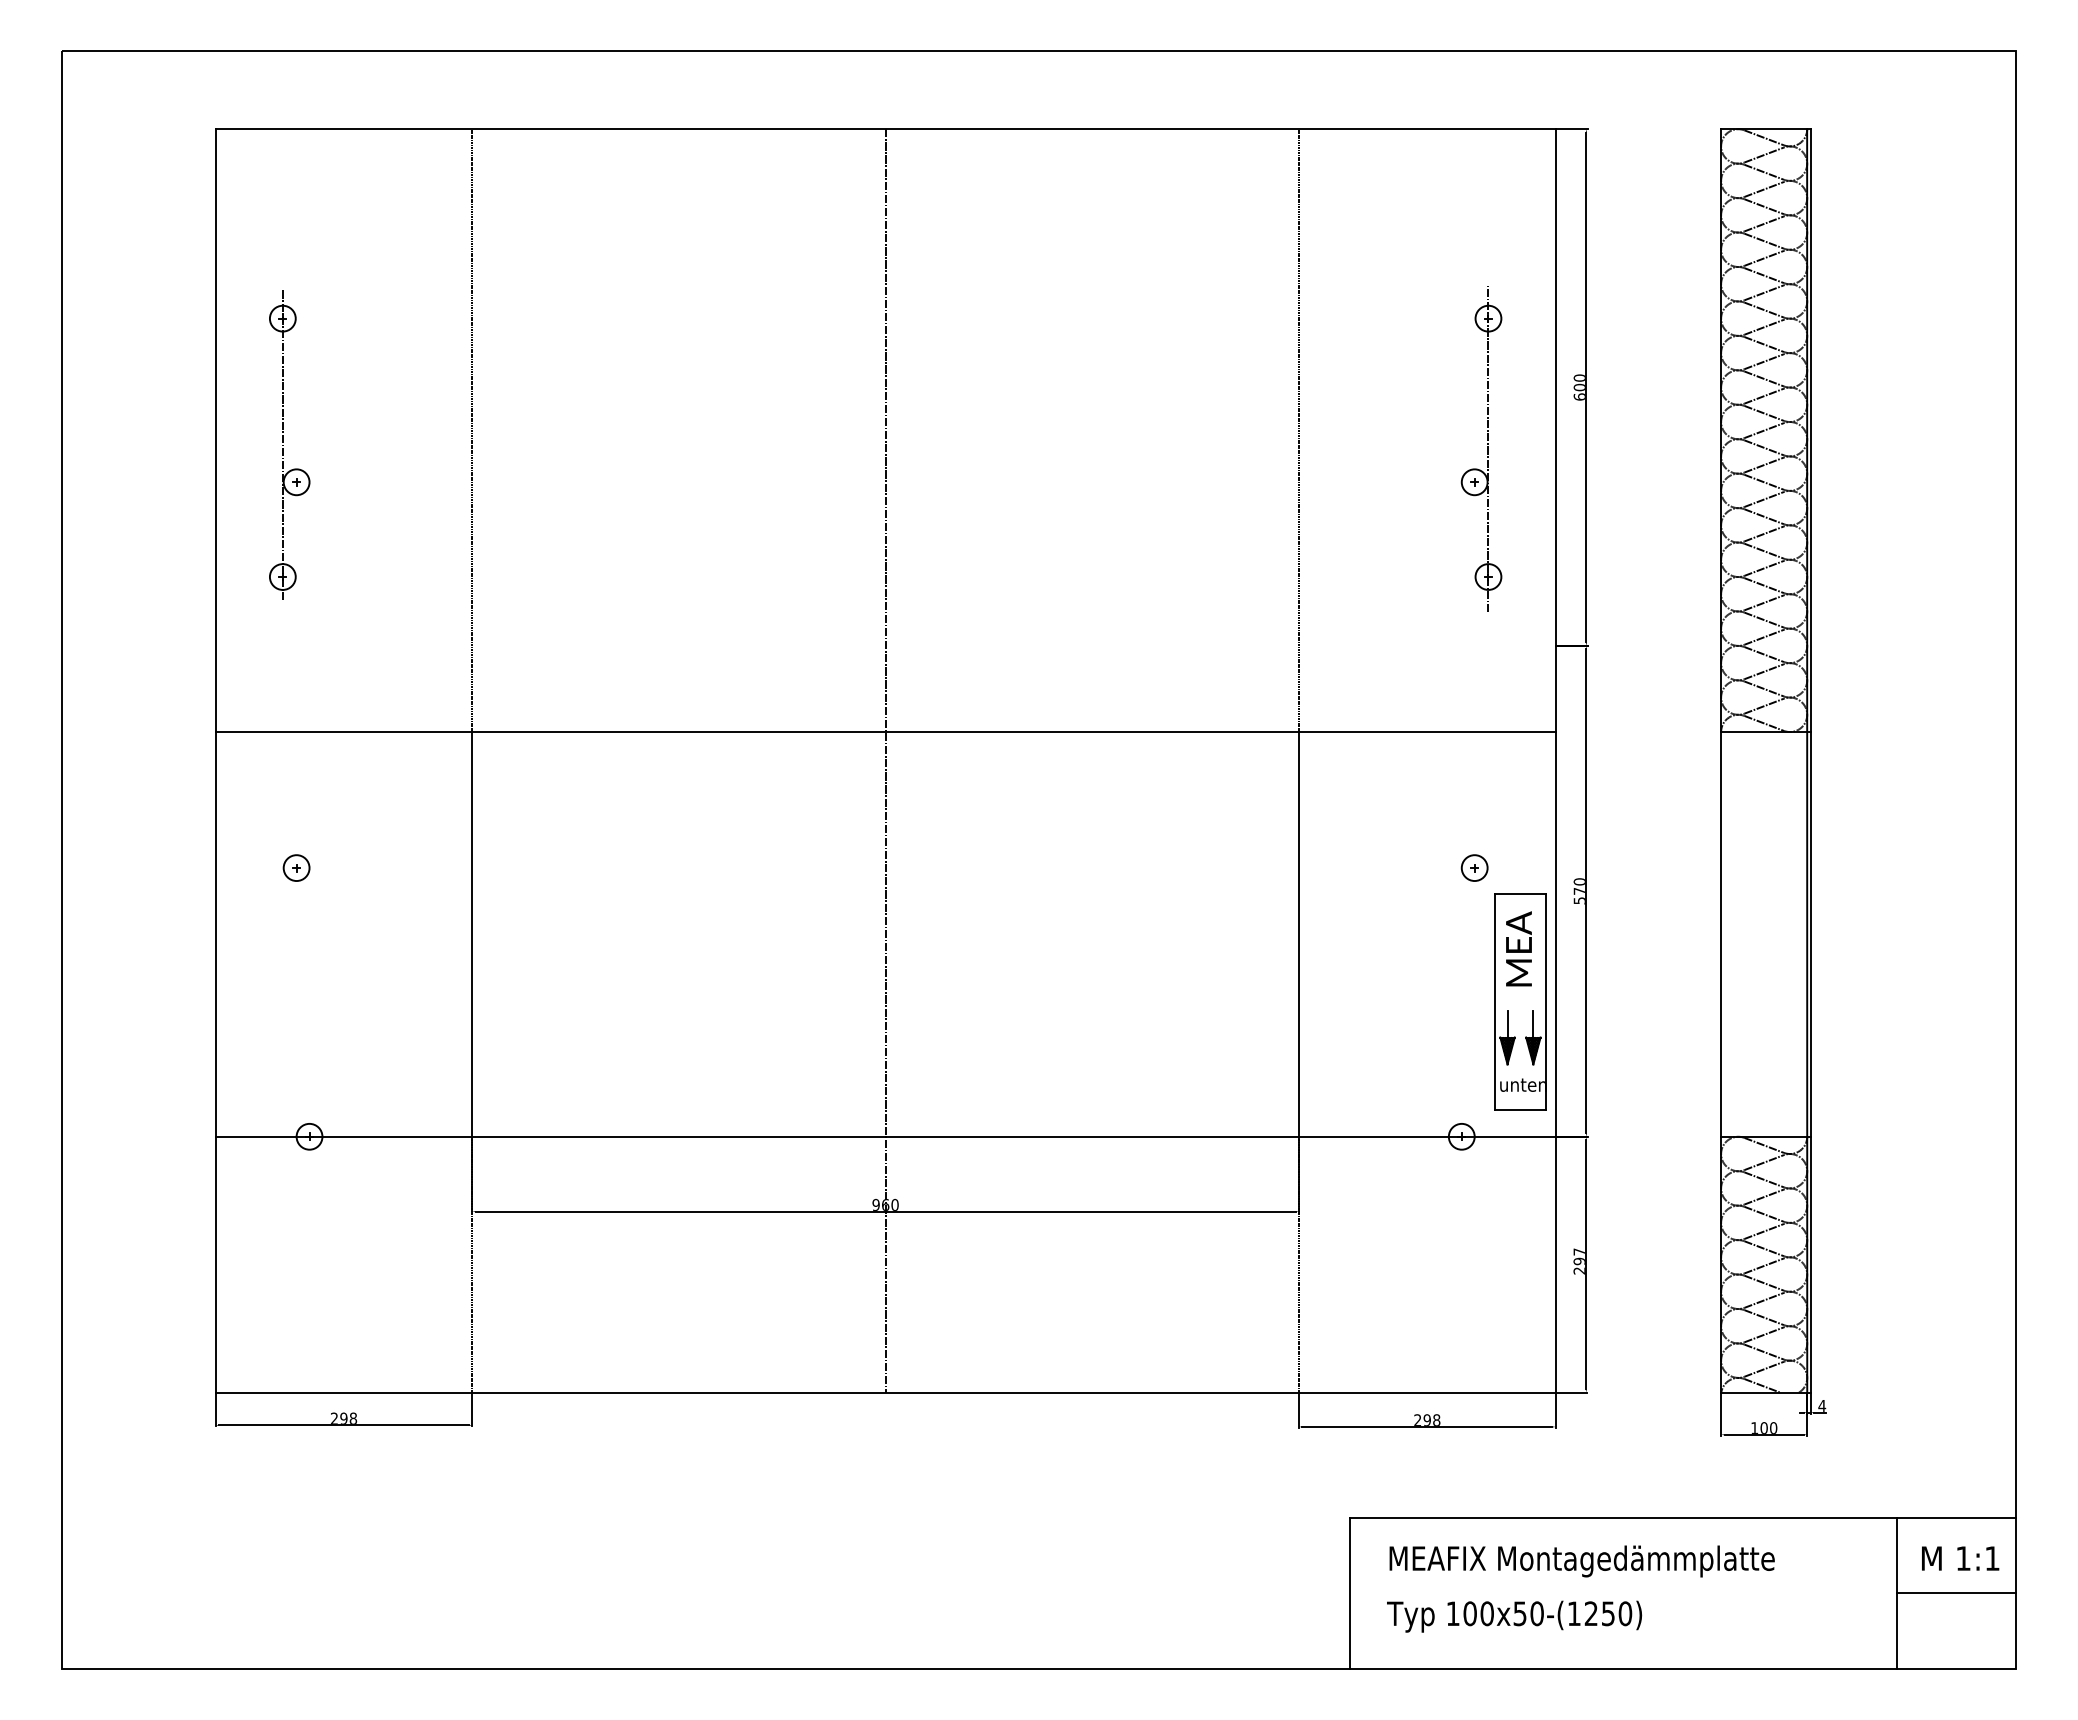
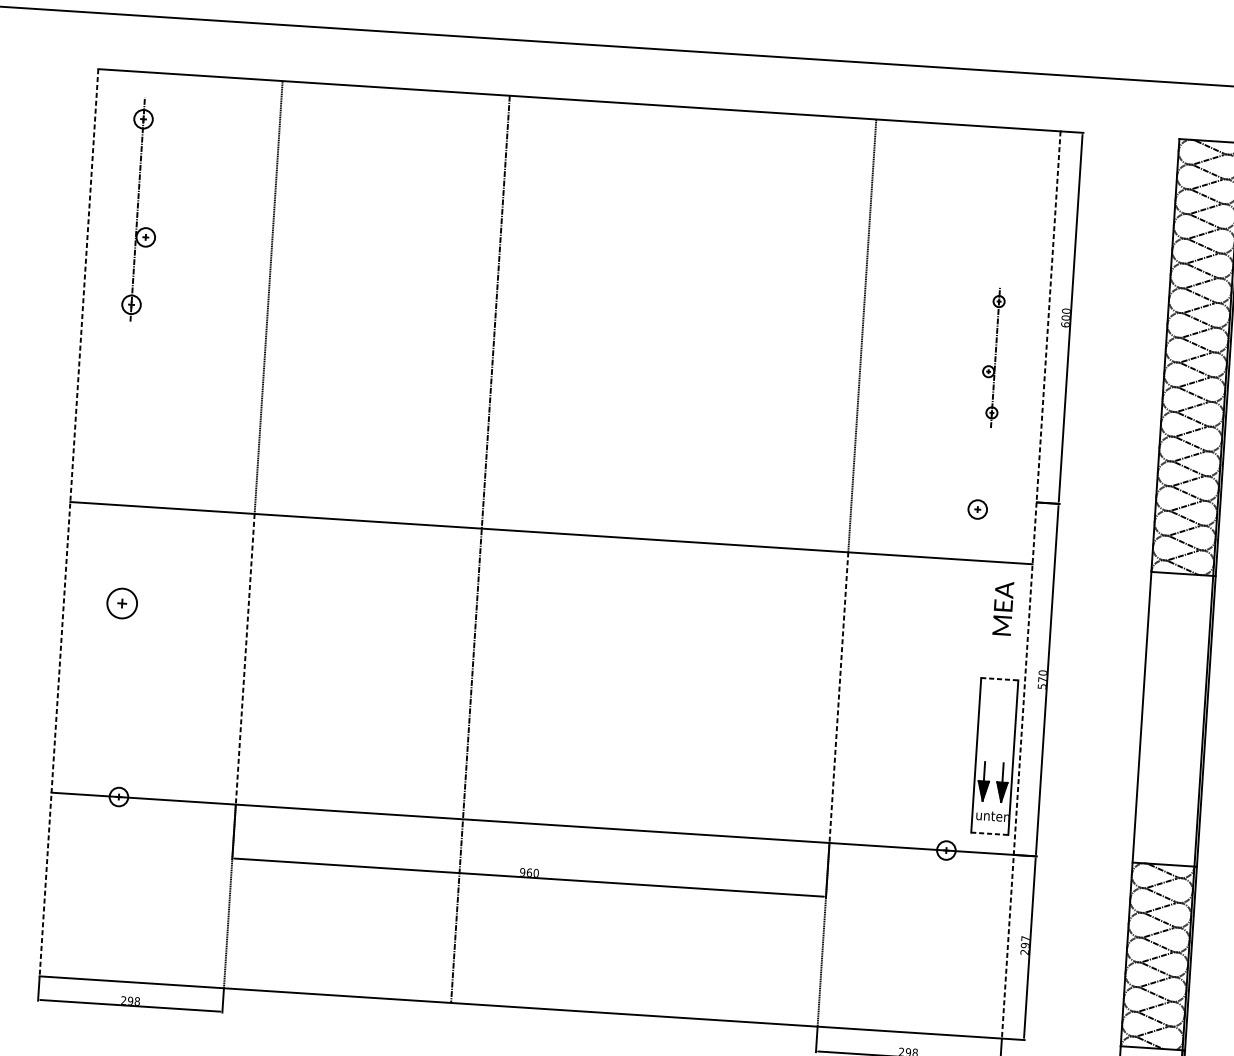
part: (283, 445) -> (138, 210), moved
part: (1481, 448) -> (992, 357), size x0.6
line: (215, 760) -> (68, 522), solid -> dashed
line: (885, 760) -> (480, 549), moved
line: (1555, 760) -> (1031, 584), solid -> dashed
part: (296, 867) -> (122, 603), size x1.6
part: (1474, 867) -> (977, 509), moved
line: (1520, 894) -> (999, 679), solid -> dashed
line: (472, 934) -> (245, 659), solid -> dashed
line: (1299, 934) -> (839, 697), solid -> dashed
text: (1518, 948) -> (1002, 608), moved
line: (1520, 1109) -> (989, 833), solid -> dashed

